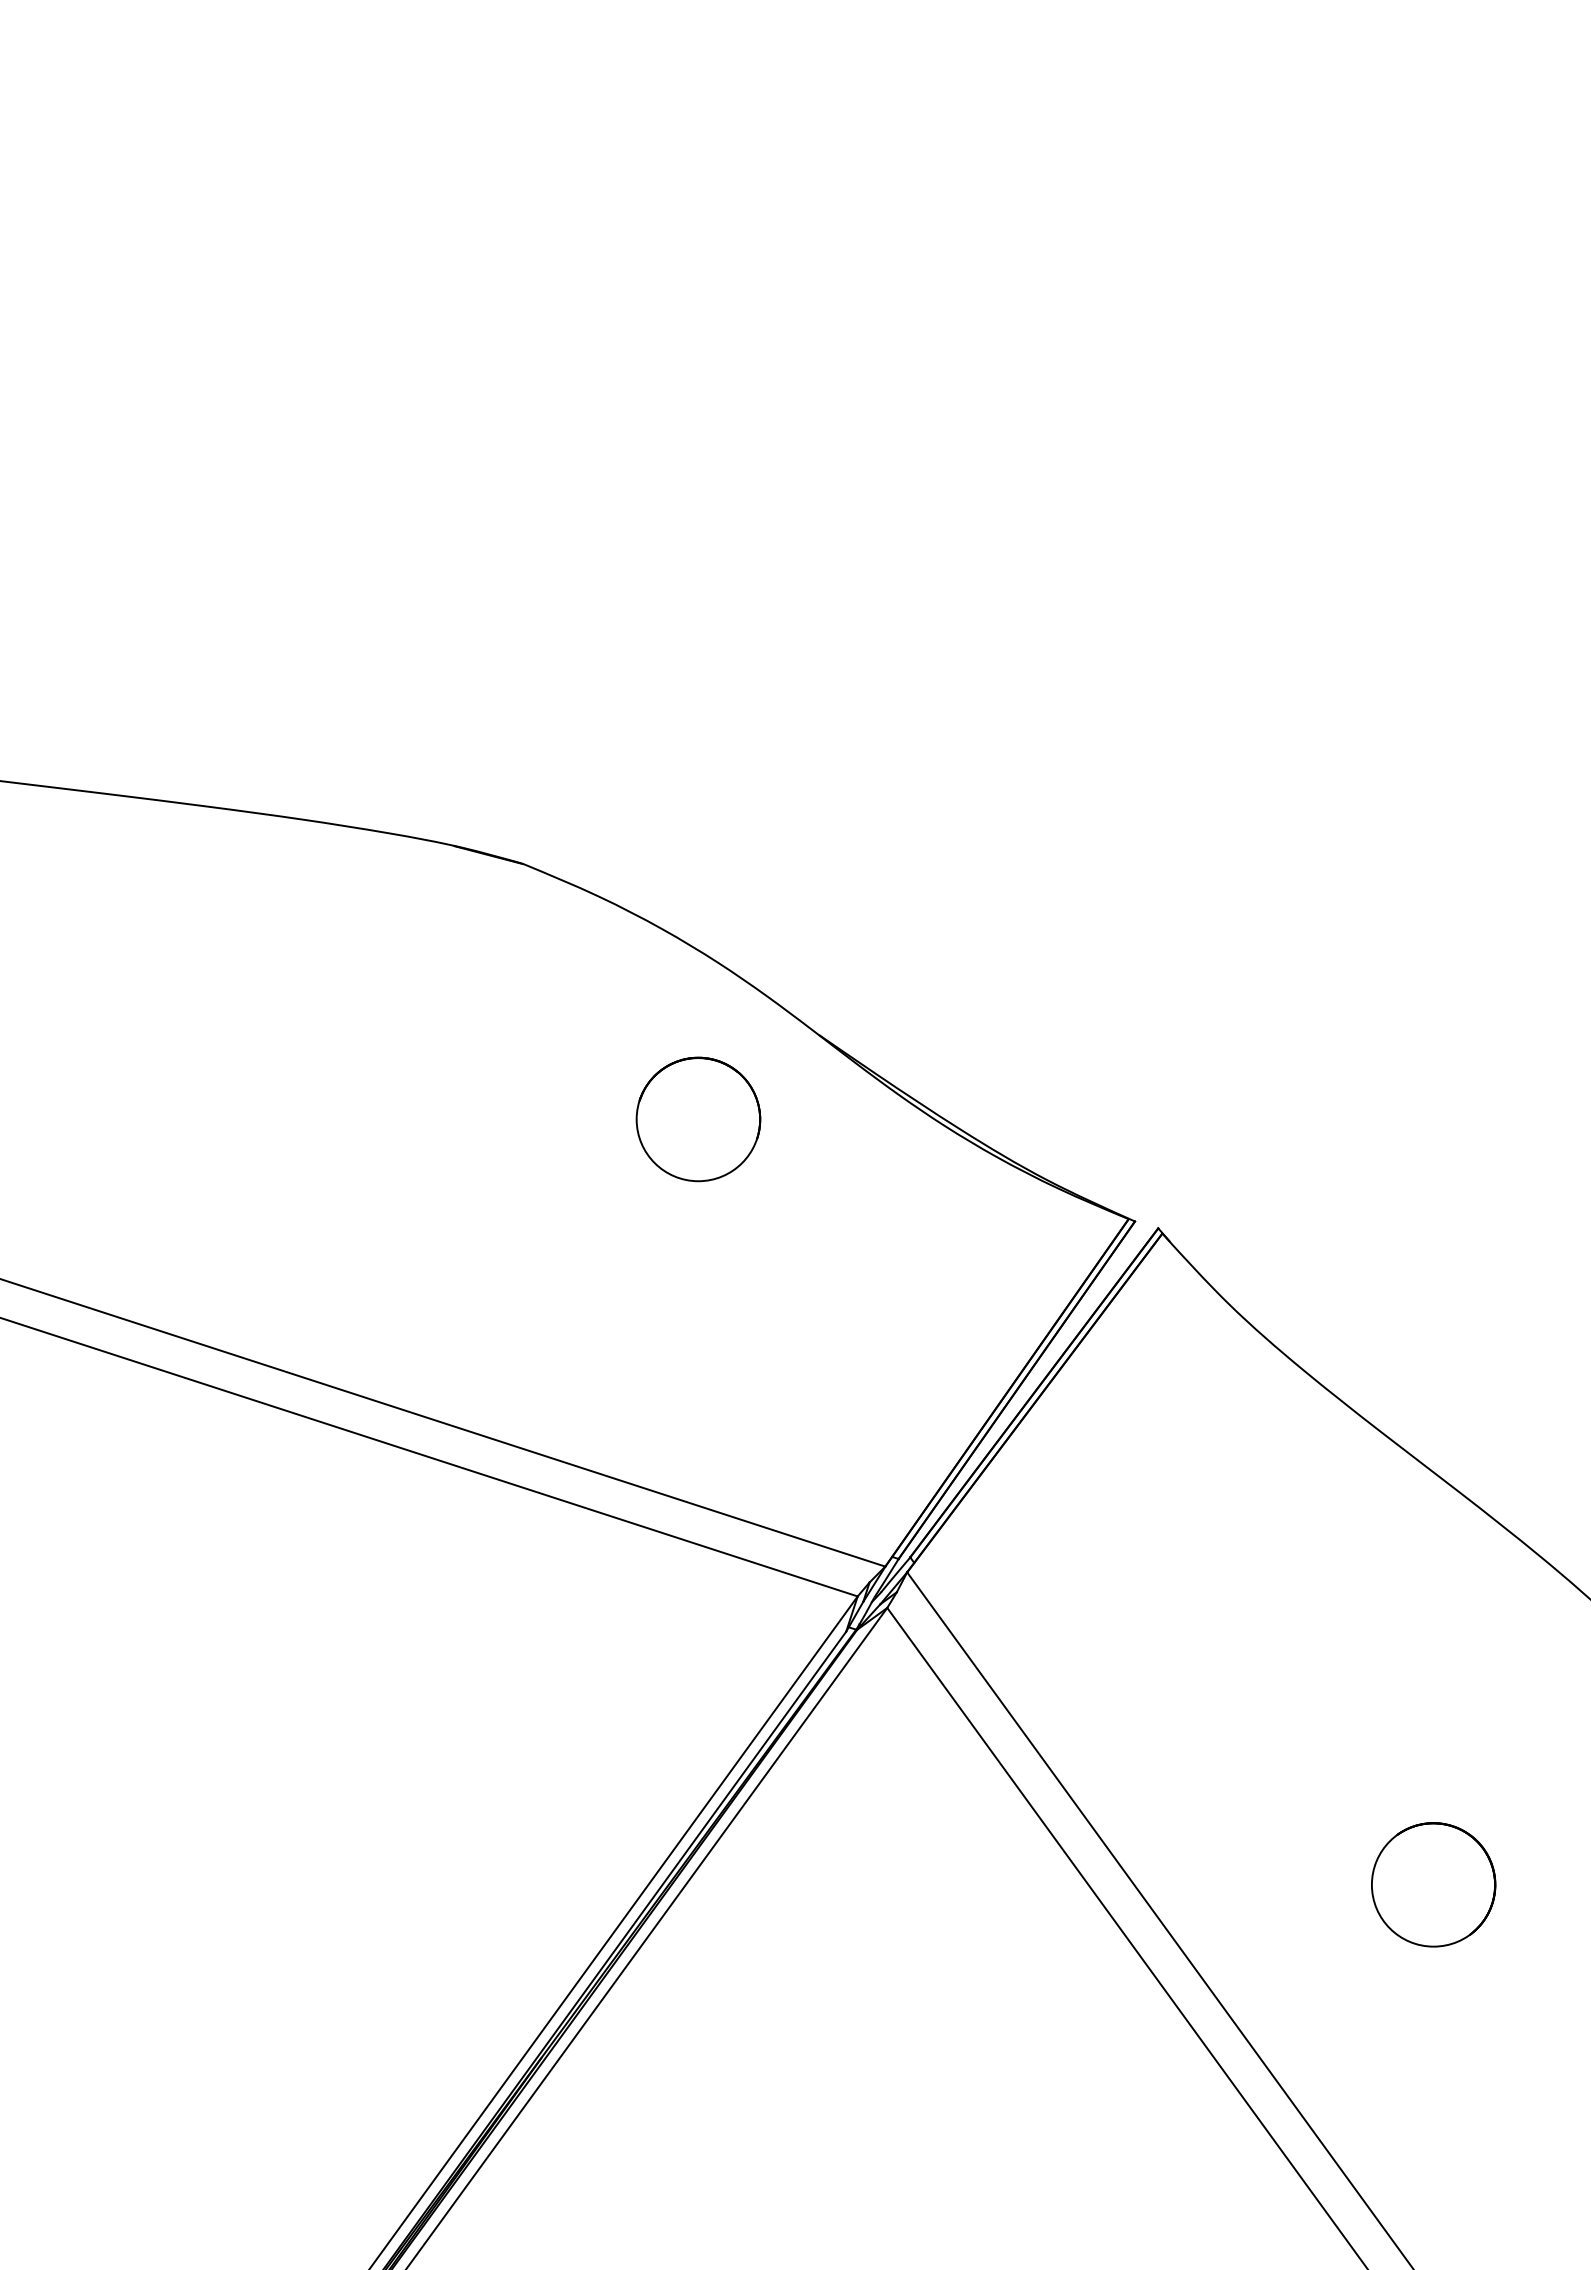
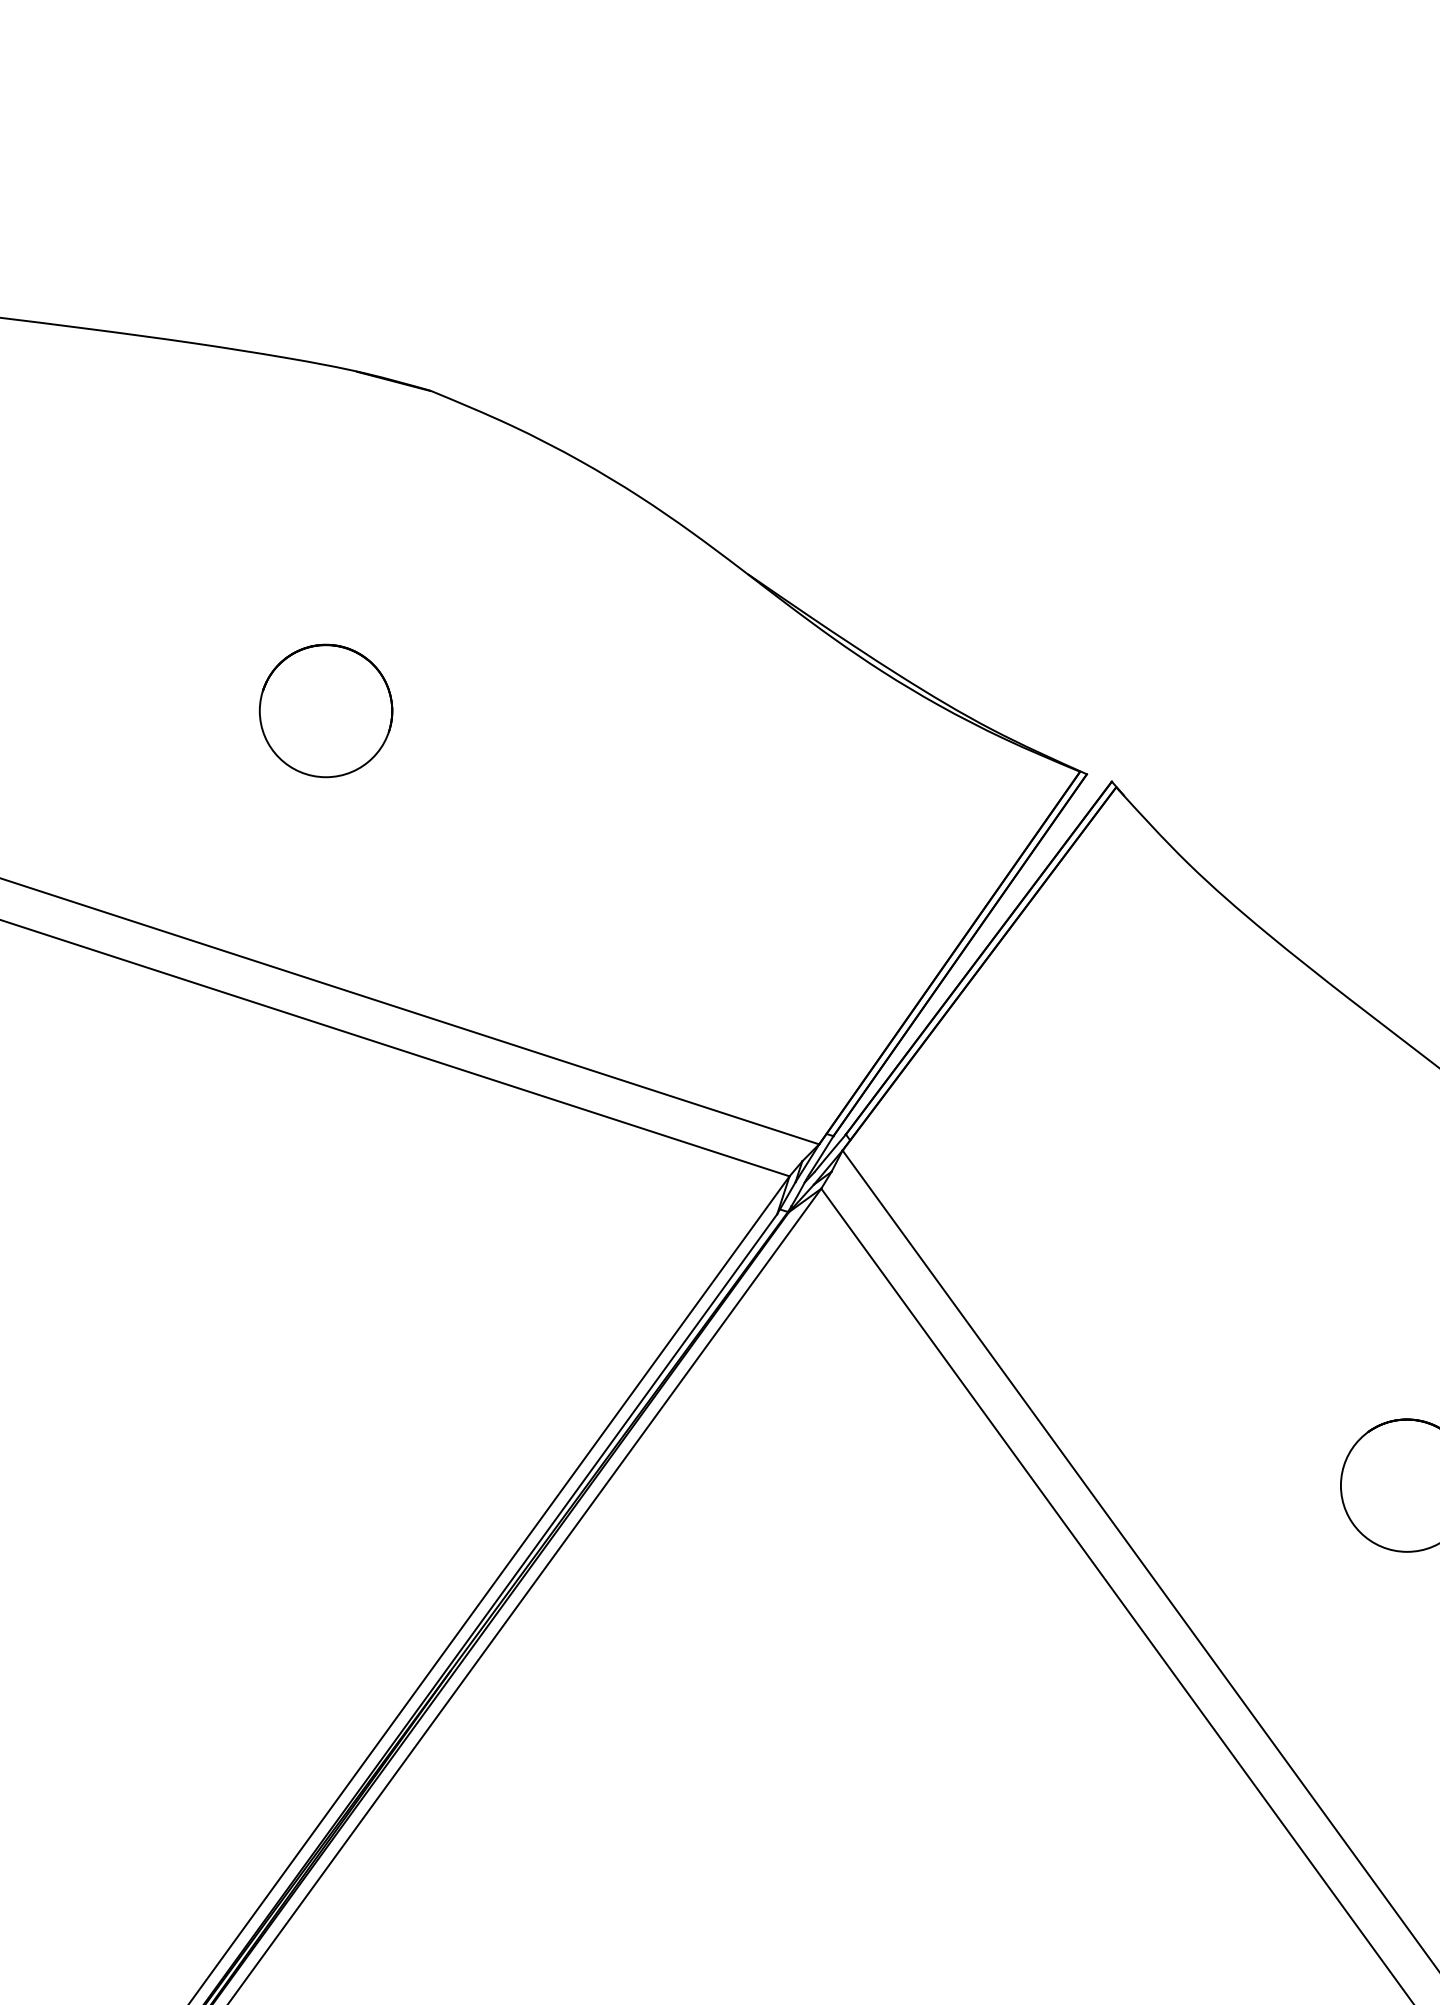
part: (698, 1119) -> (326, 711), moved

